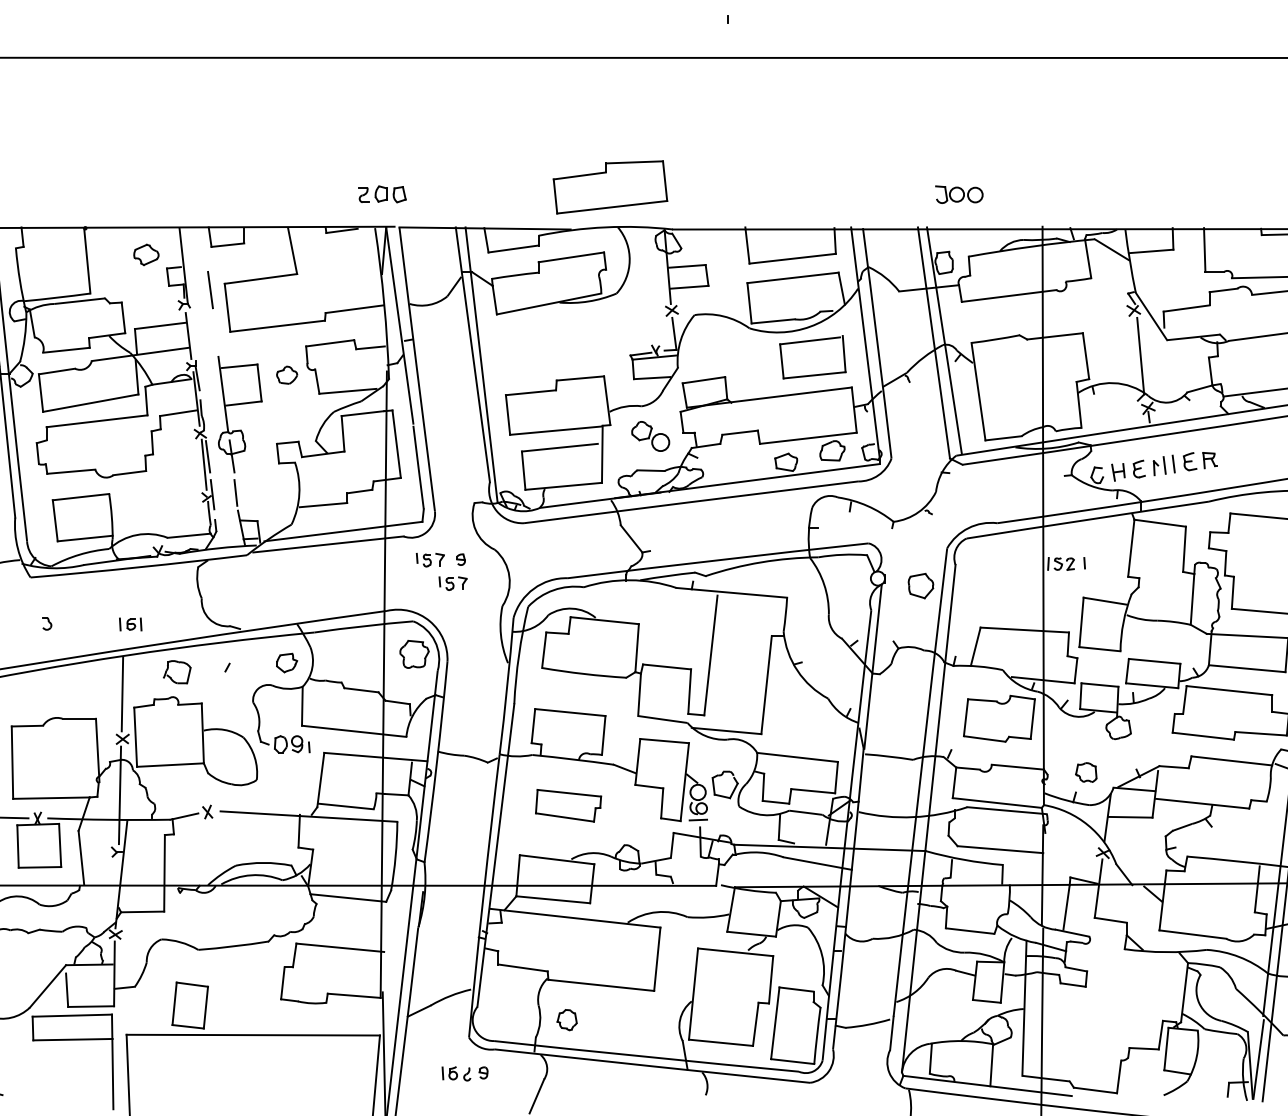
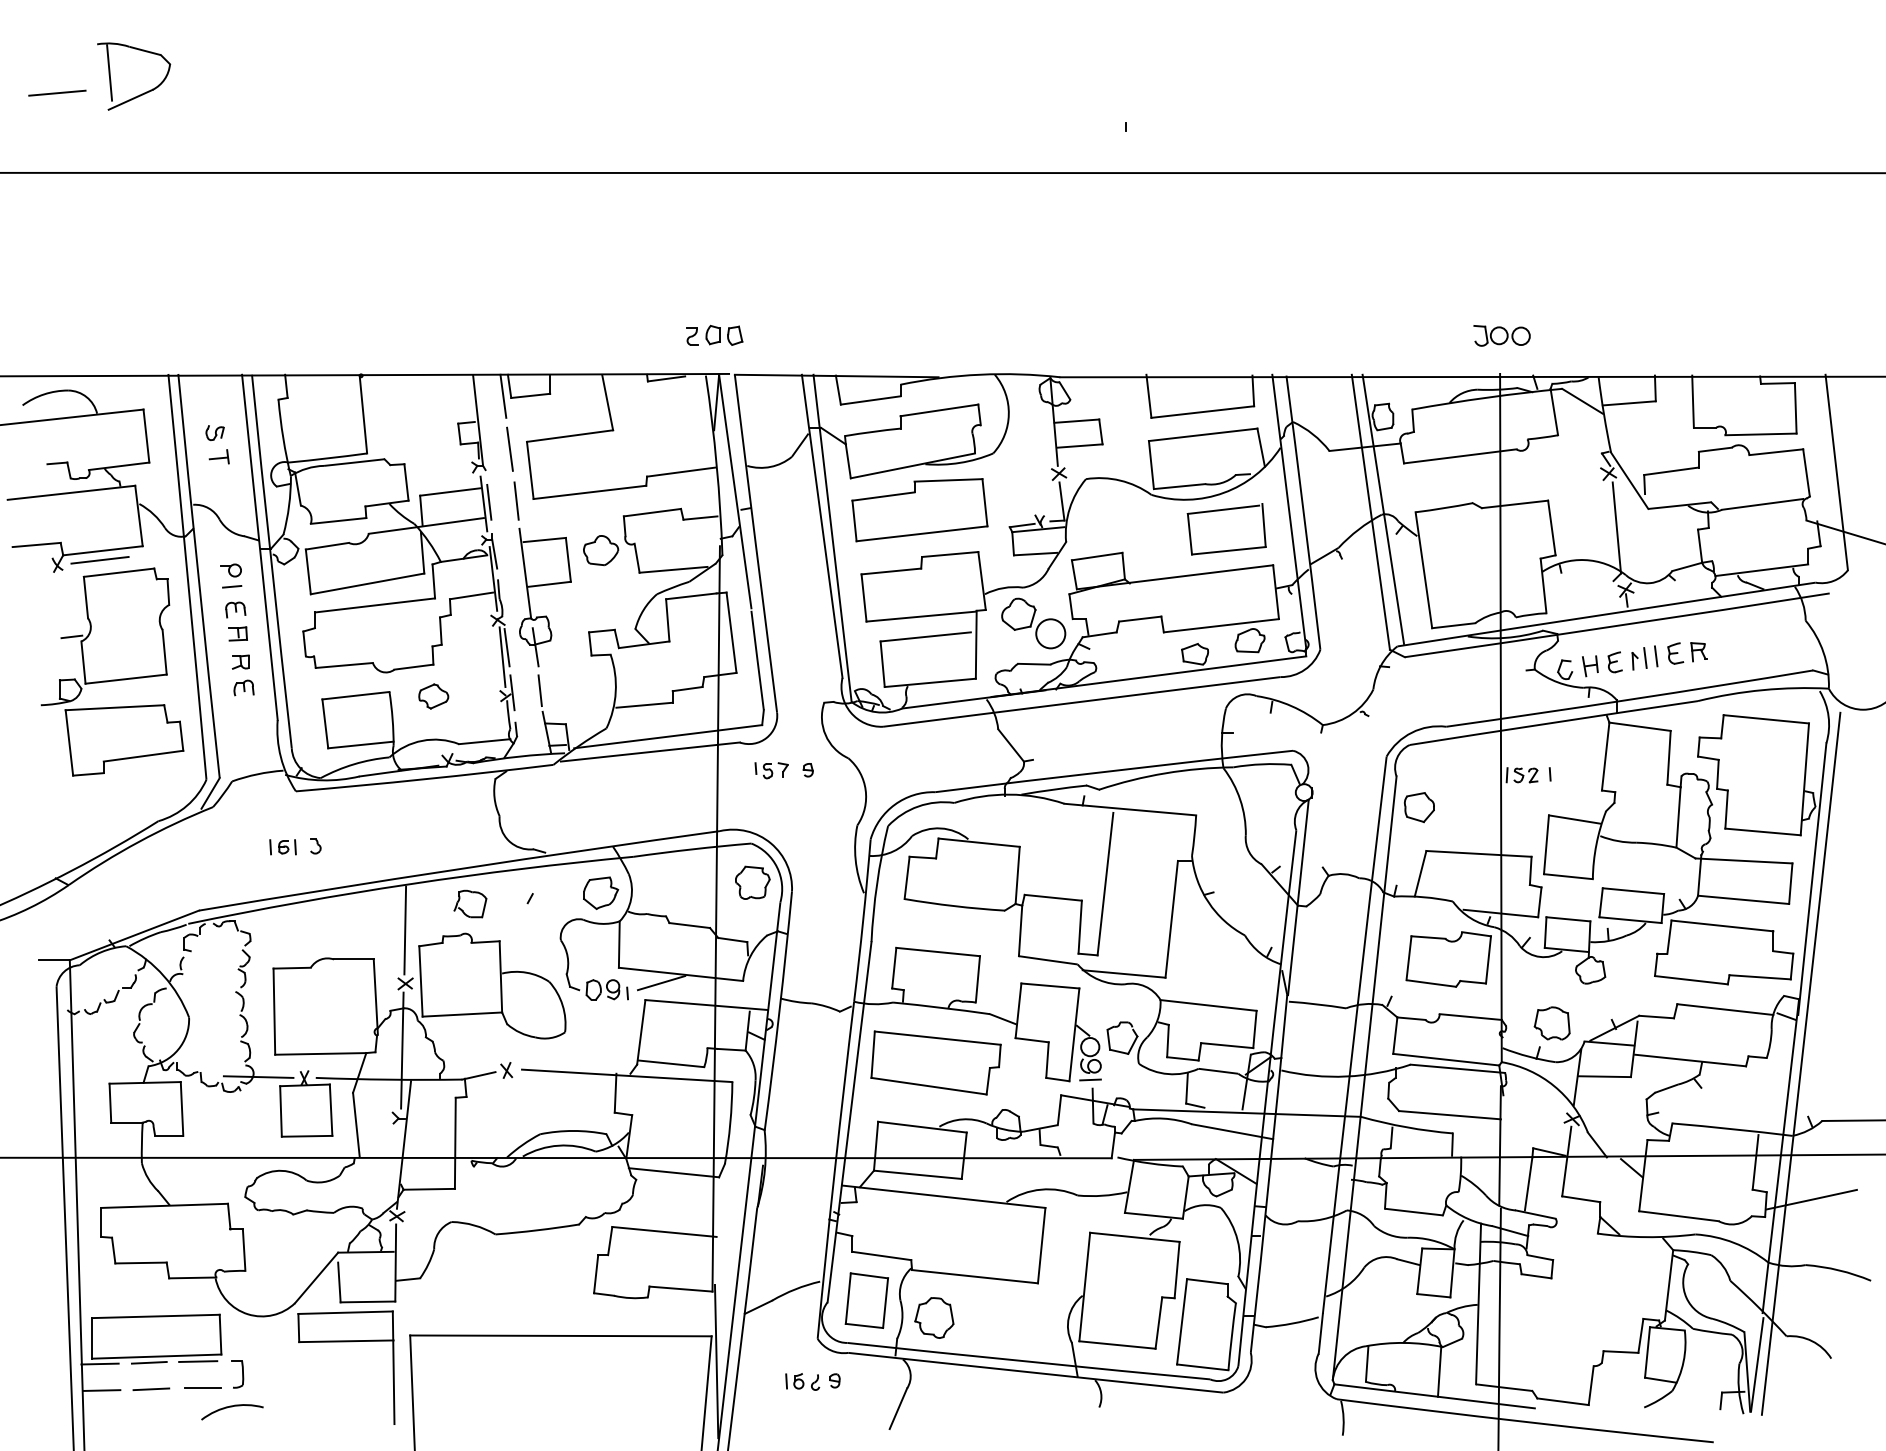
part: (610, 187) -> (919, 510), moved
part: (958, 194) -> (1501, 335), moved
line: (205, 244) -> (503, 395), added
part: (146, 254) -> (433, 696), moved
line: (193, 333) -> (489, 501), added
line: (215, 333) -> (516, 500), added
part: (287, 375) -> (601, 550), size x1.43
part: (650, 436) -> (1033, 623), size x1.43
part: (452, 583) -> (798, 798), removed
part: (921, 586) -> (1419, 807), moved
part: (130, 624) -> (282, 847), moved
part: (287, 662) -> (601, 892), size x1.43
line: (337, 738) -> (661, 983), added
part: (1085, 772) -> (1551, 1023), size x1.43
part: (568, 805) -> (935, 1062), size x1.67
part: (189, 1005) -> (866, 1300), moved
part: (567, 1019) -> (934, 1317), size x1.67

